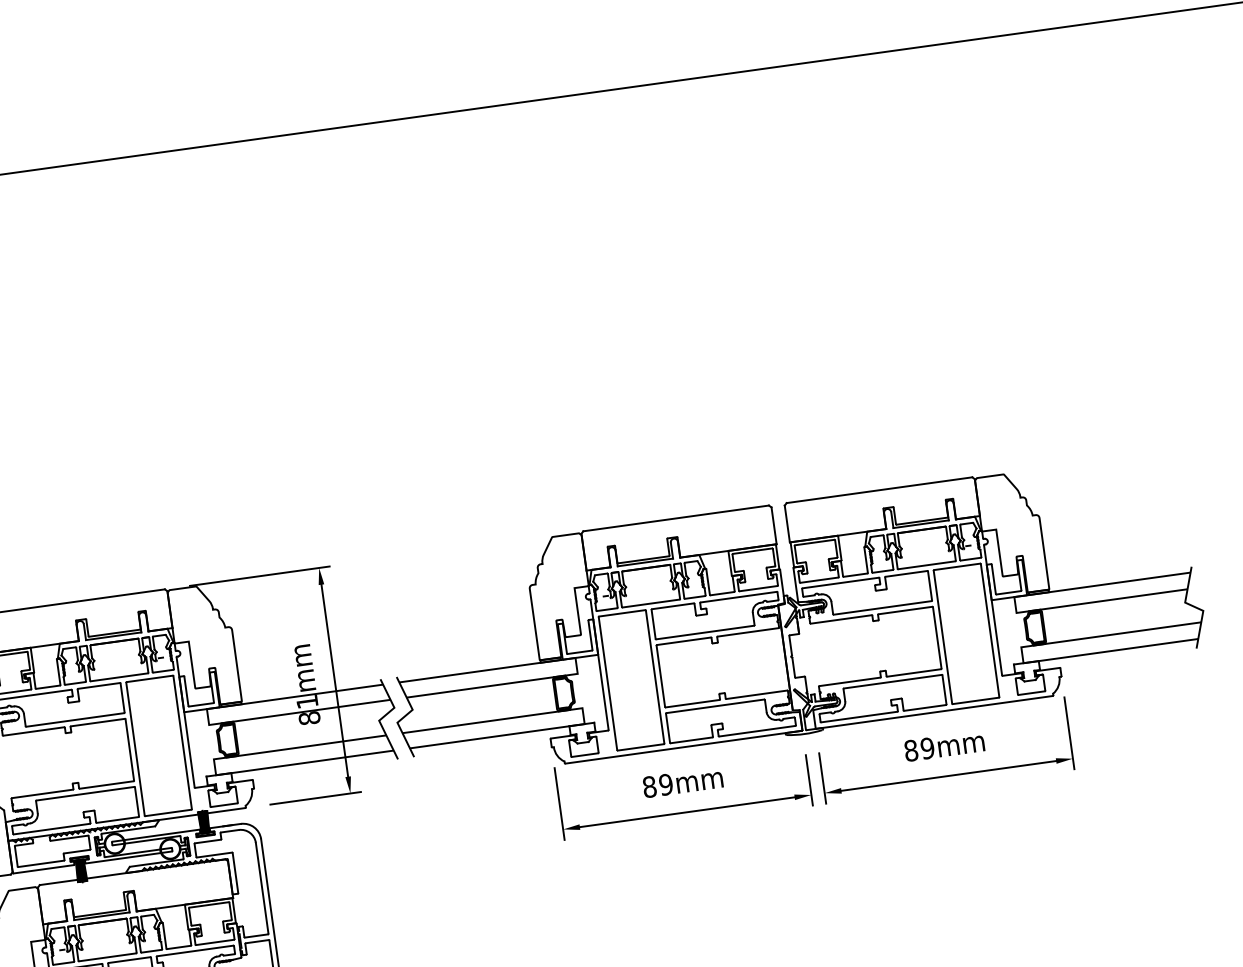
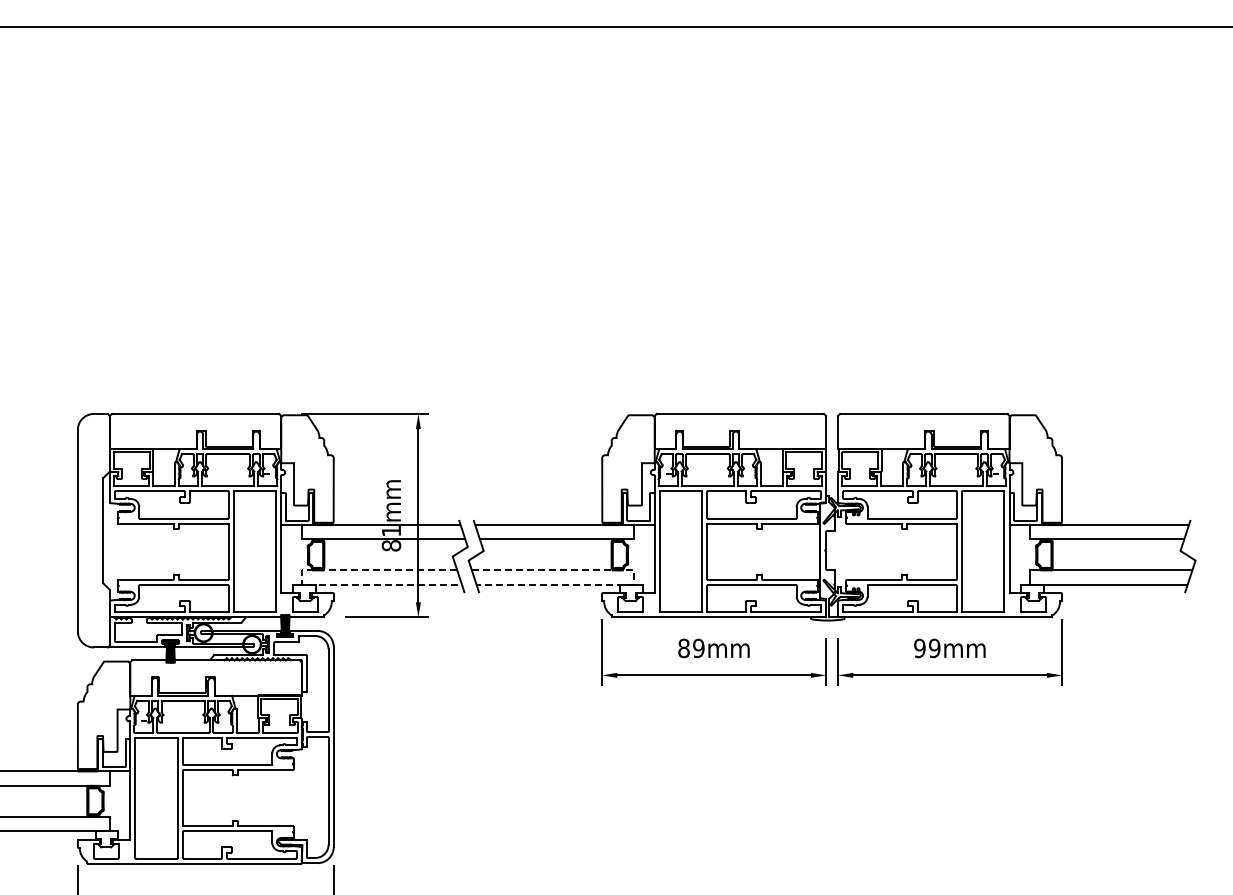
line: (583, 713) -> (634, 575), solid -> dashed
text: (910, 750) -> (919, 648), 89mm -> 99mm
line: (215, 770) -> (301, 580), solid -> dashed

